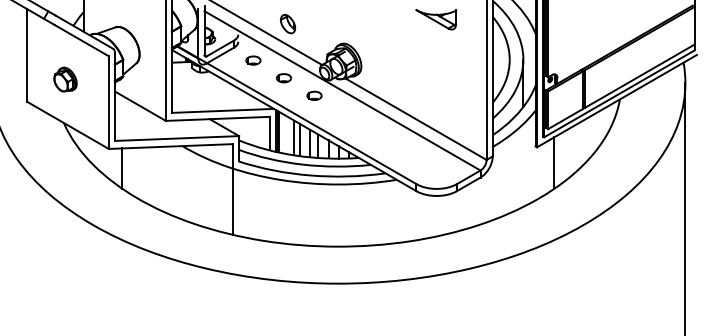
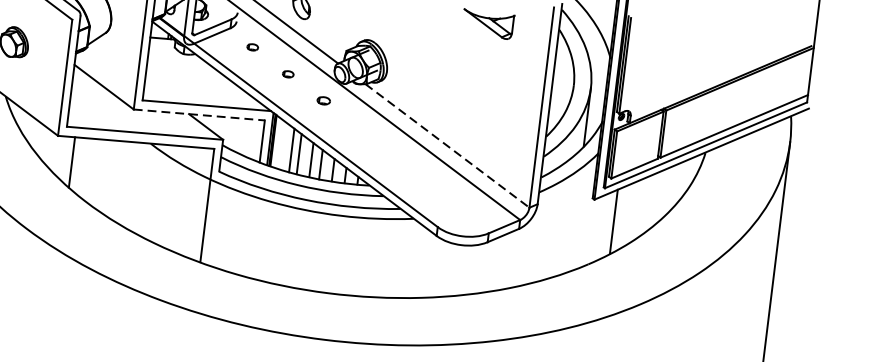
part: (253, 60) -> (252, 47), size x0.6
part: (283, 78) -> (287, 74), size x0.6
part: (314, 95) -> (323, 100), size x0.7
line: (218, 118) -> (200, 114), solid -> dashed
line: (416, 119) -> (447, 146), solid -> dashed

